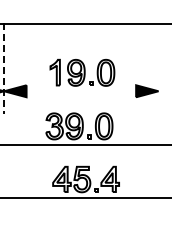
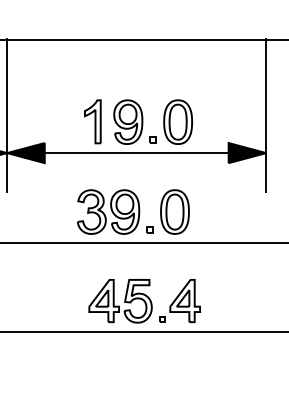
line: (4, 68) -> (7, 114), dashed -> solid
line: (158, 68) -> (266, 114), added
line: (81, 91) -> (136, 153), added

